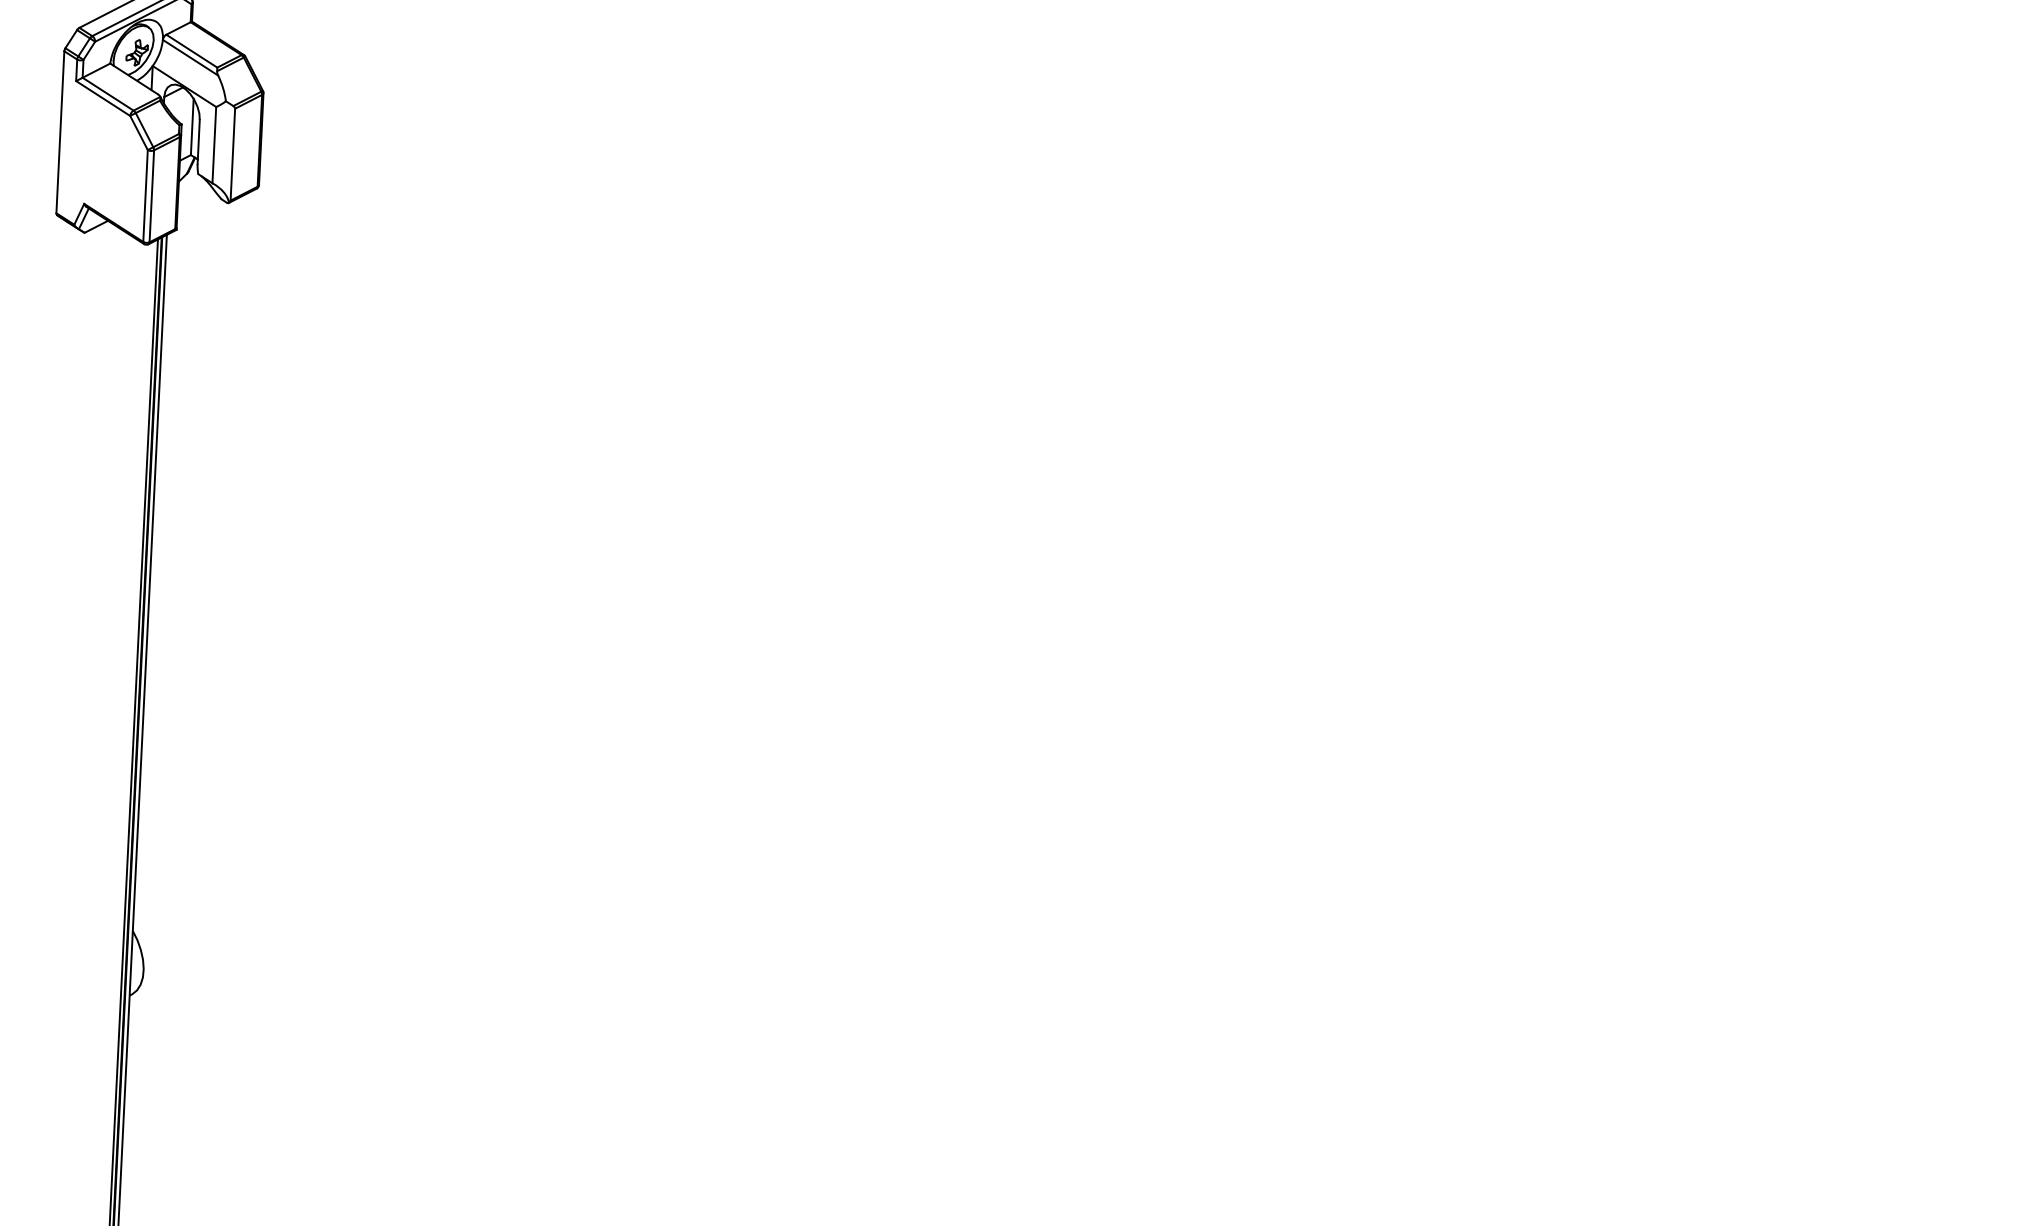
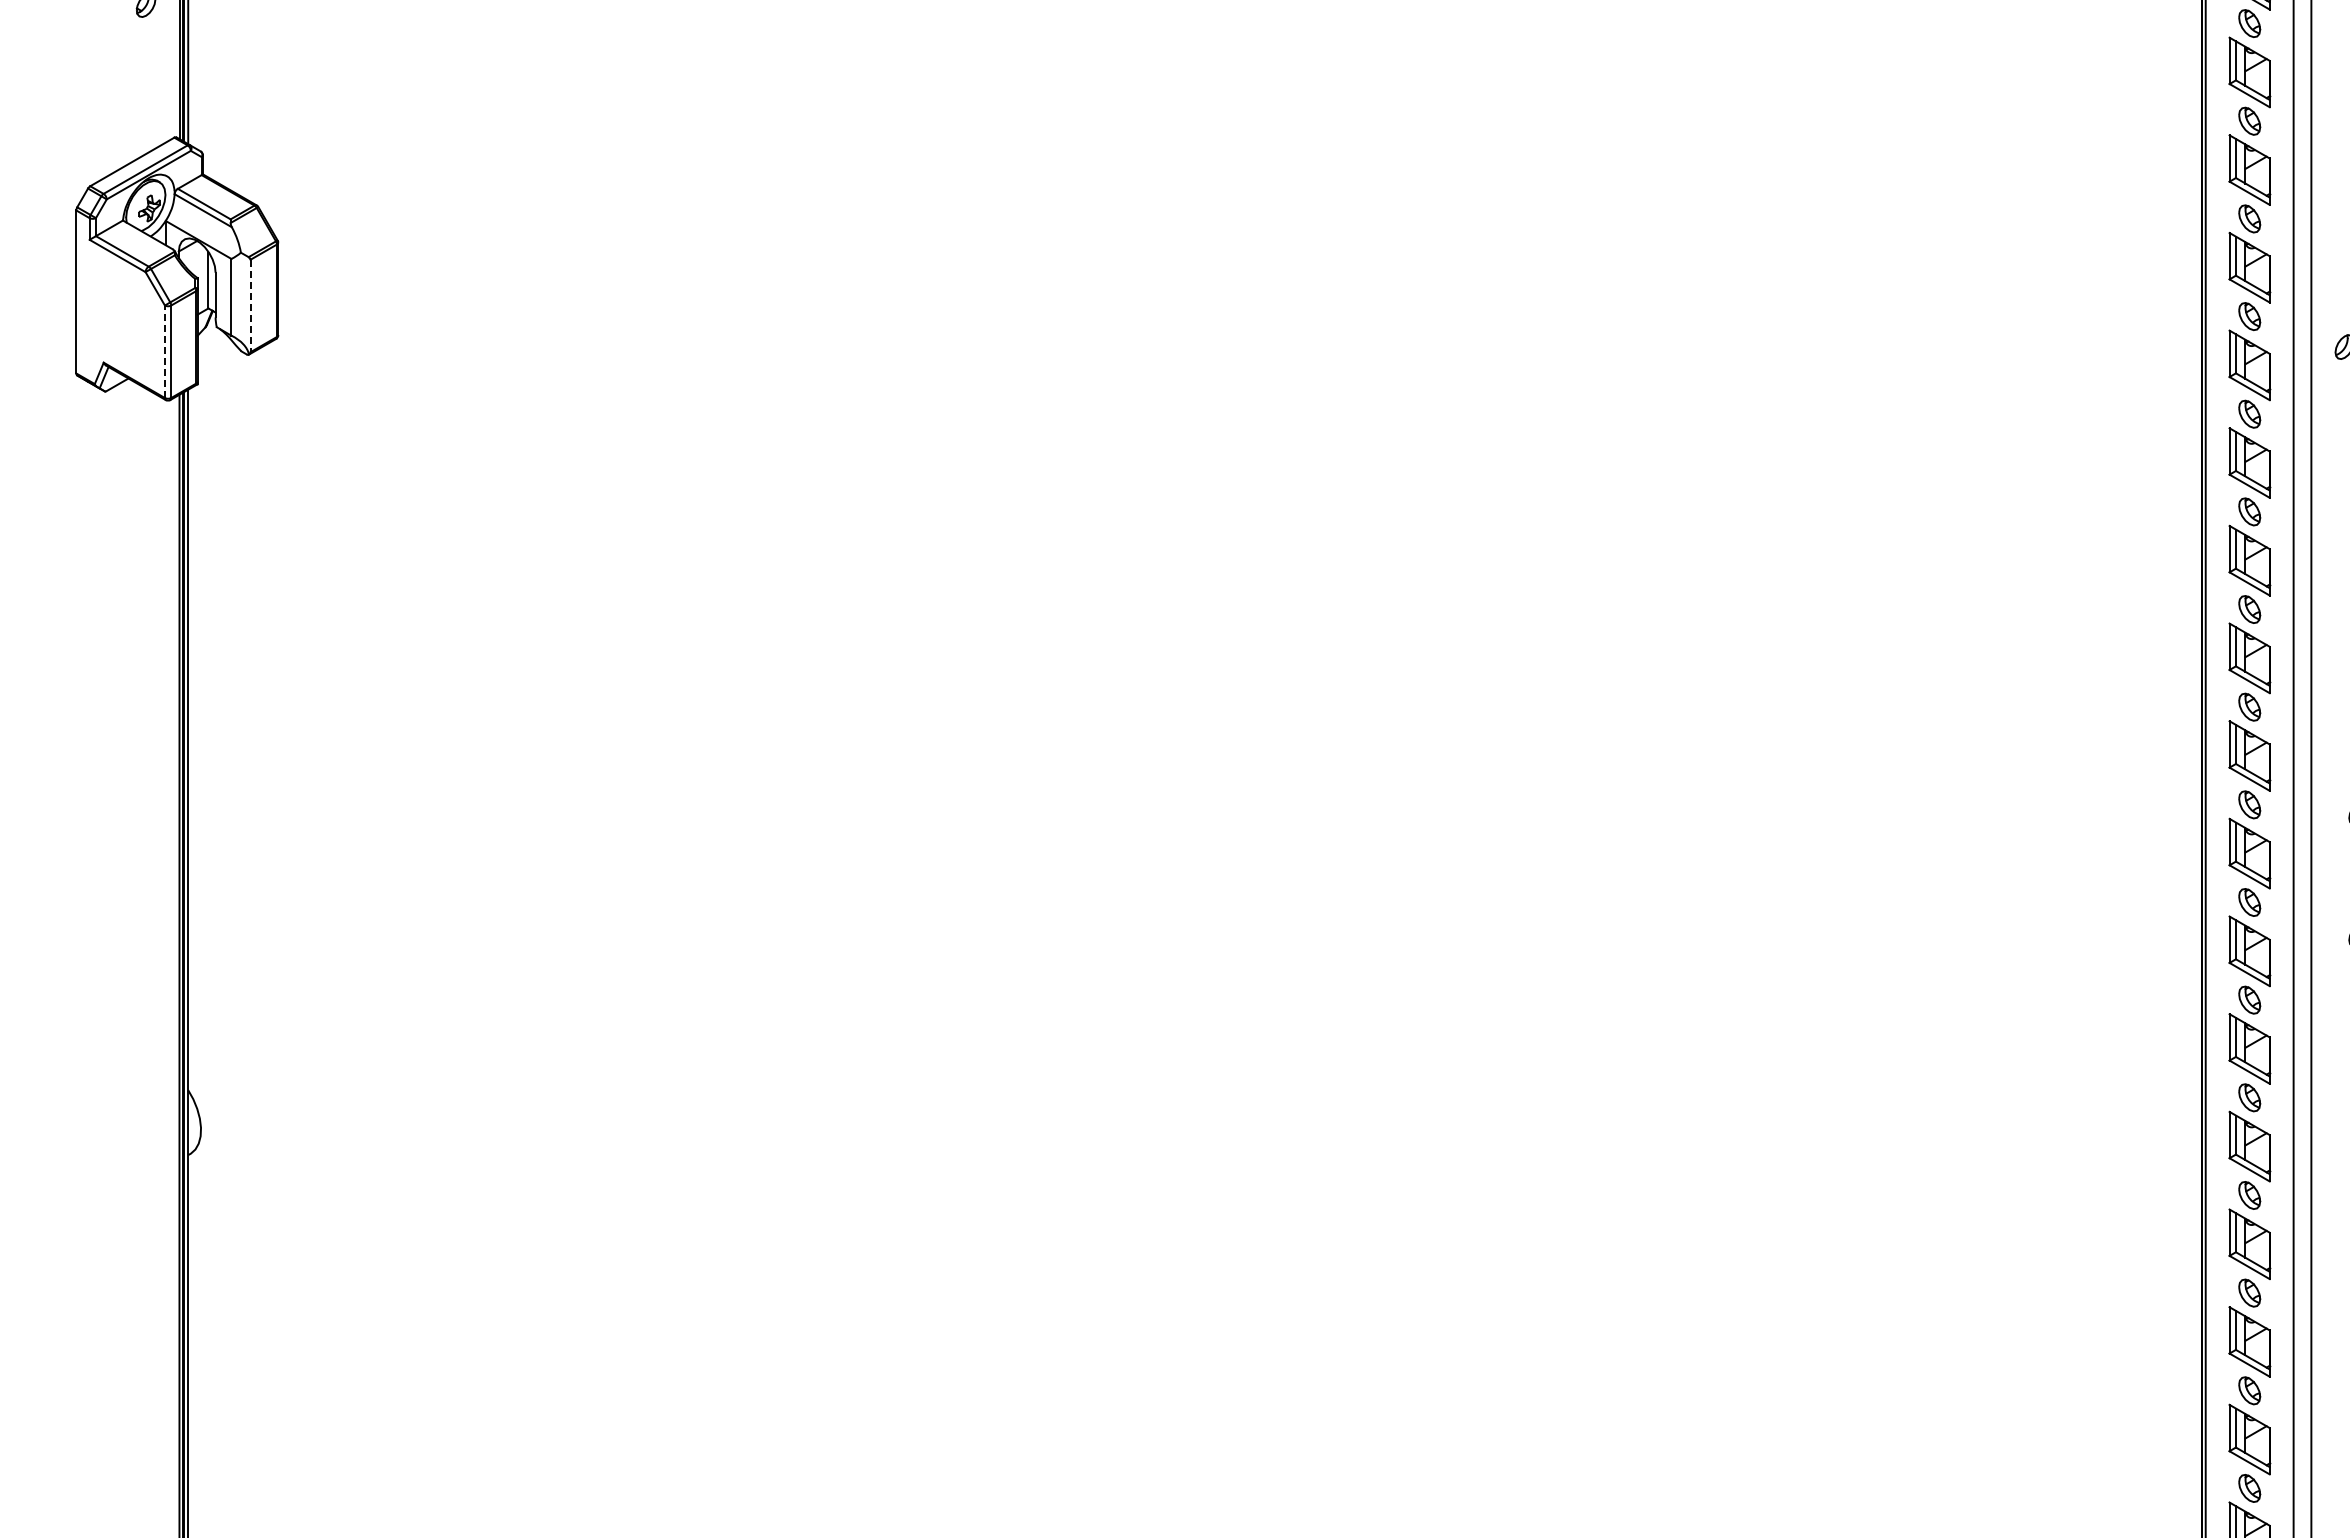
line: (232, 155) -> (250, 306), solid -> dashed
line: (145, 195) -> (164, 351), solid -> dashed

